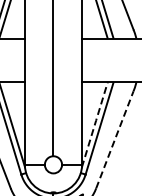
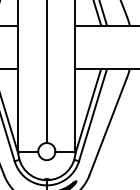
line: (95, 123) -> (88, 110), dashed -> solid
line: (115, 139) -> (108, 126), dashed -> solid

